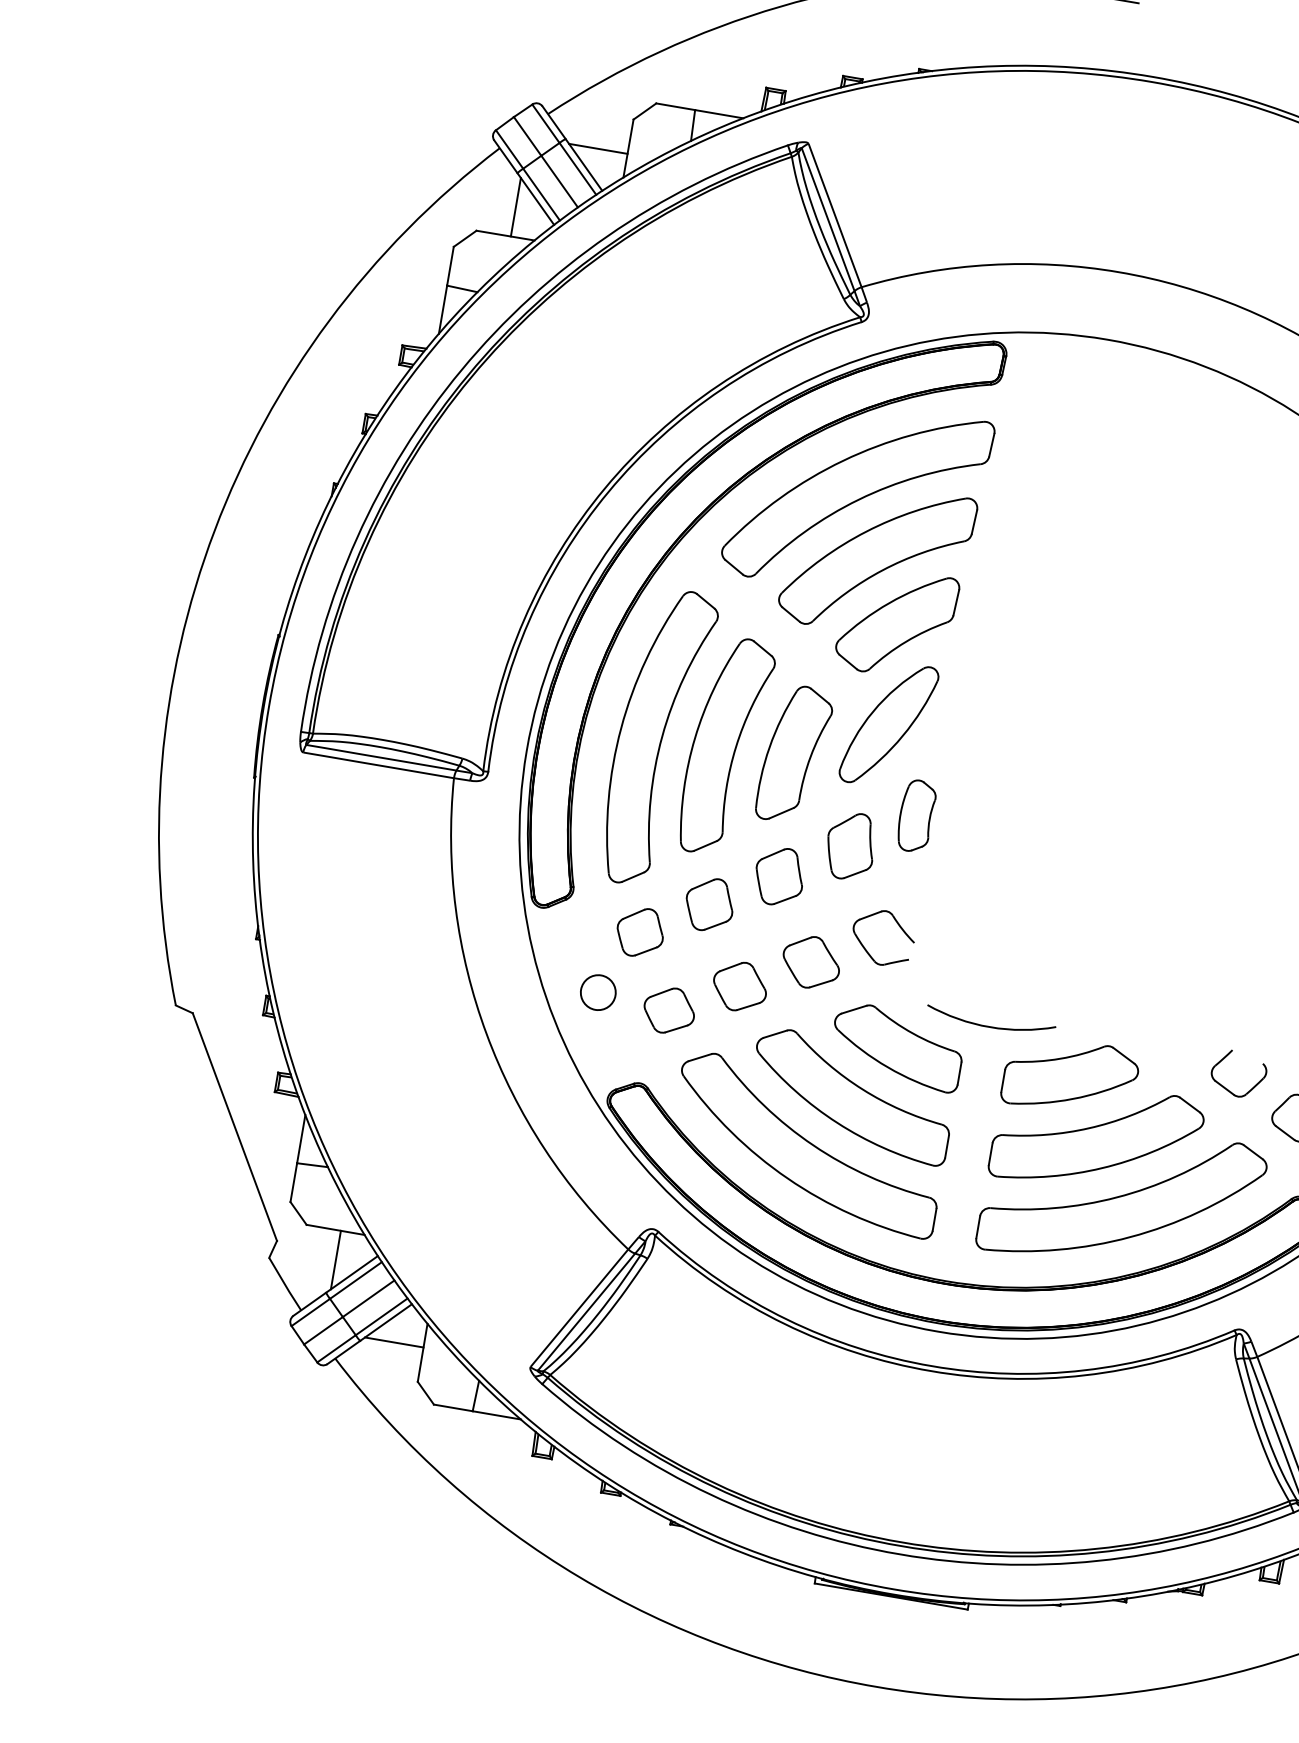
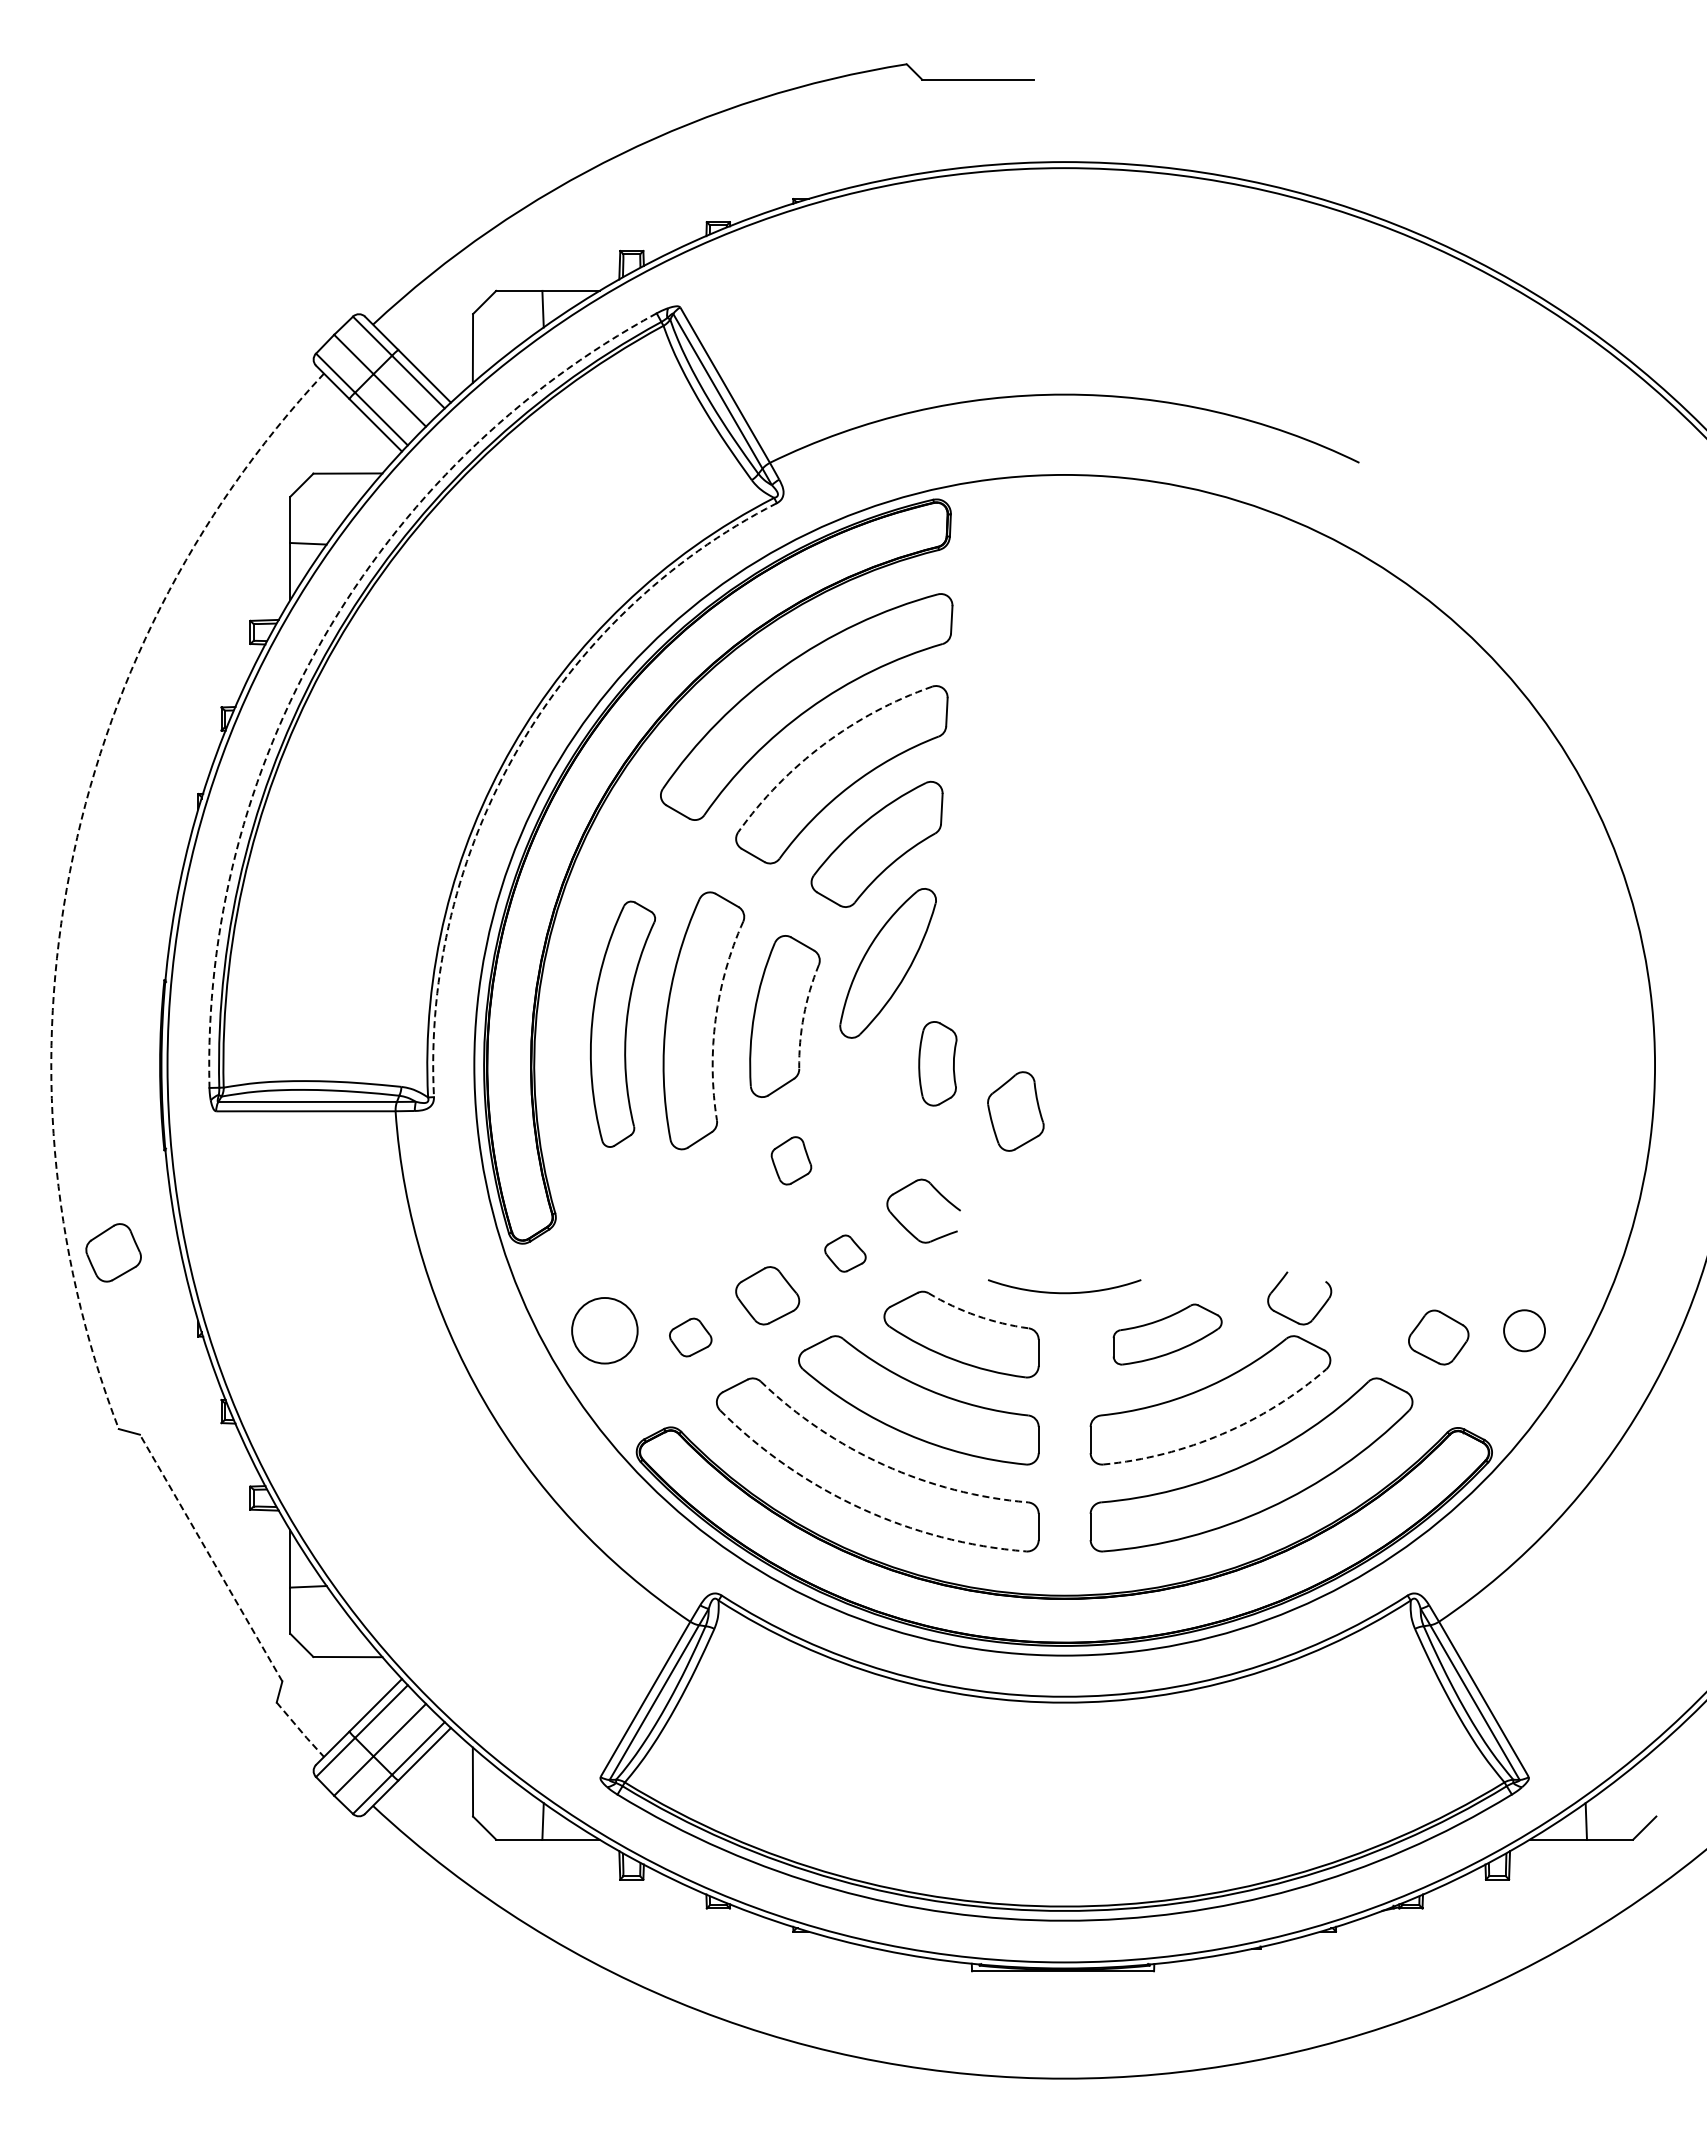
line: (597, 148) -> (437, 354), removed
line: (516, 207) -> (354, 438), removed
arc: (461, 369) -> (323, 637), solid -> dashed
arc: (608, 491) -> (517, 749), solid -> dashed
arc: (214, 529) -> (69, 871), solid -> dashed
arc: (866, 531) -> (824, 744), solid -> dashed
part: (657, 737) -> (622, 1024), size x0.7
arc: (735, 747) -> (715, 1019), solid -> dashed
arc: (810, 756) -> (803, 1015), solid -> dashed
part: (850, 846) -> (1015, 1111), moved
part: (779, 876) -> (791, 1160), size x0.7
part: (709, 904) -> (716, 1206), removed
part: (640, 932) -> (113, 1252), moved
part: (811, 962) -> (845, 1253), size x0.6
circle: (598, 992) -> (604, 1330), size x1.6
part: (669, 1010) -> (690, 1337), size x0.7
arc: (912, 1033) -> (976, 1315), solid -> dashed
part: (1070, 1076) -> (1167, 1334), size x0.7
part: (1227, 1088) -> (1289, 1317), moved
line: (234, 1126) -> (210, 1557), solid -> dashed
arc: (813, 1146) -> (884, 1465), solid -> dashed
arc: (1102, 1168) -> (1222, 1434), solid -> dashed
arc: (787, 1178) -> (860, 1508), solid -> dashed
line: (336, 1259) -> (354, 1691), removed
line: (285, 1284) -> (300, 1730), solid -> dashed
line: (393, 1342) -> (437, 1775), removed

